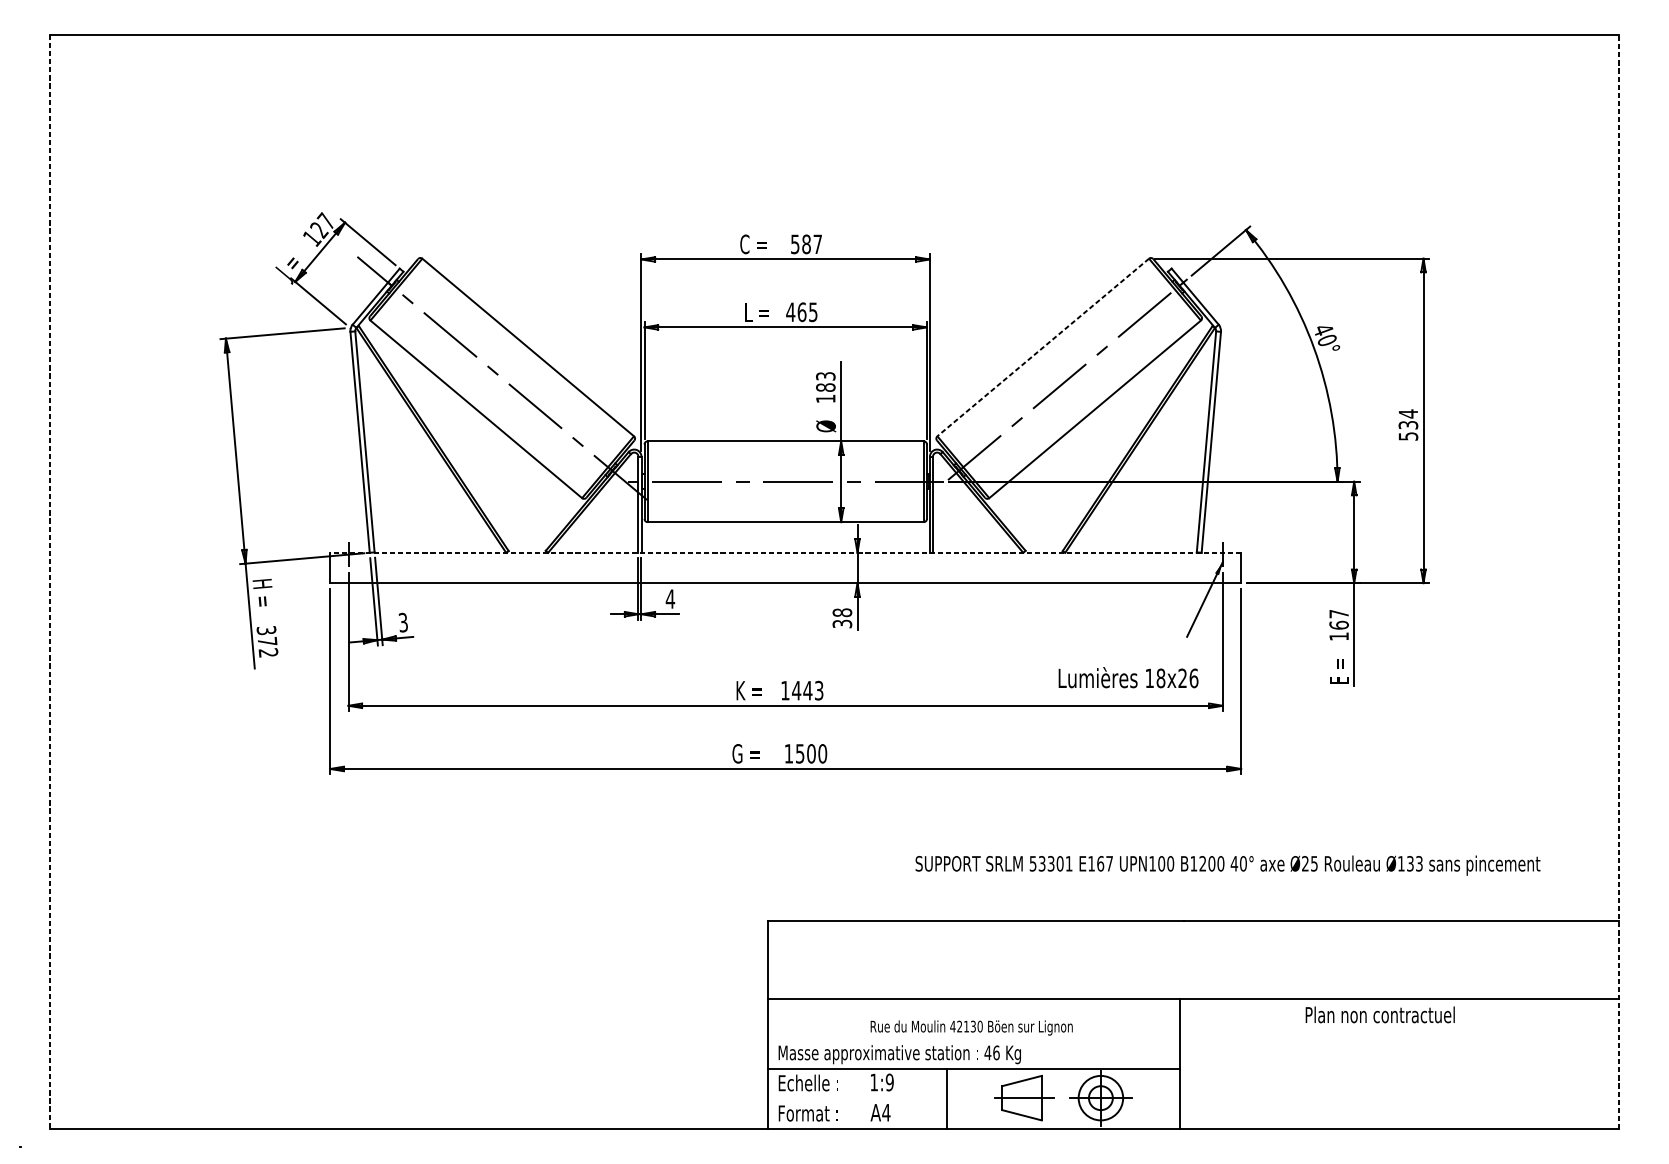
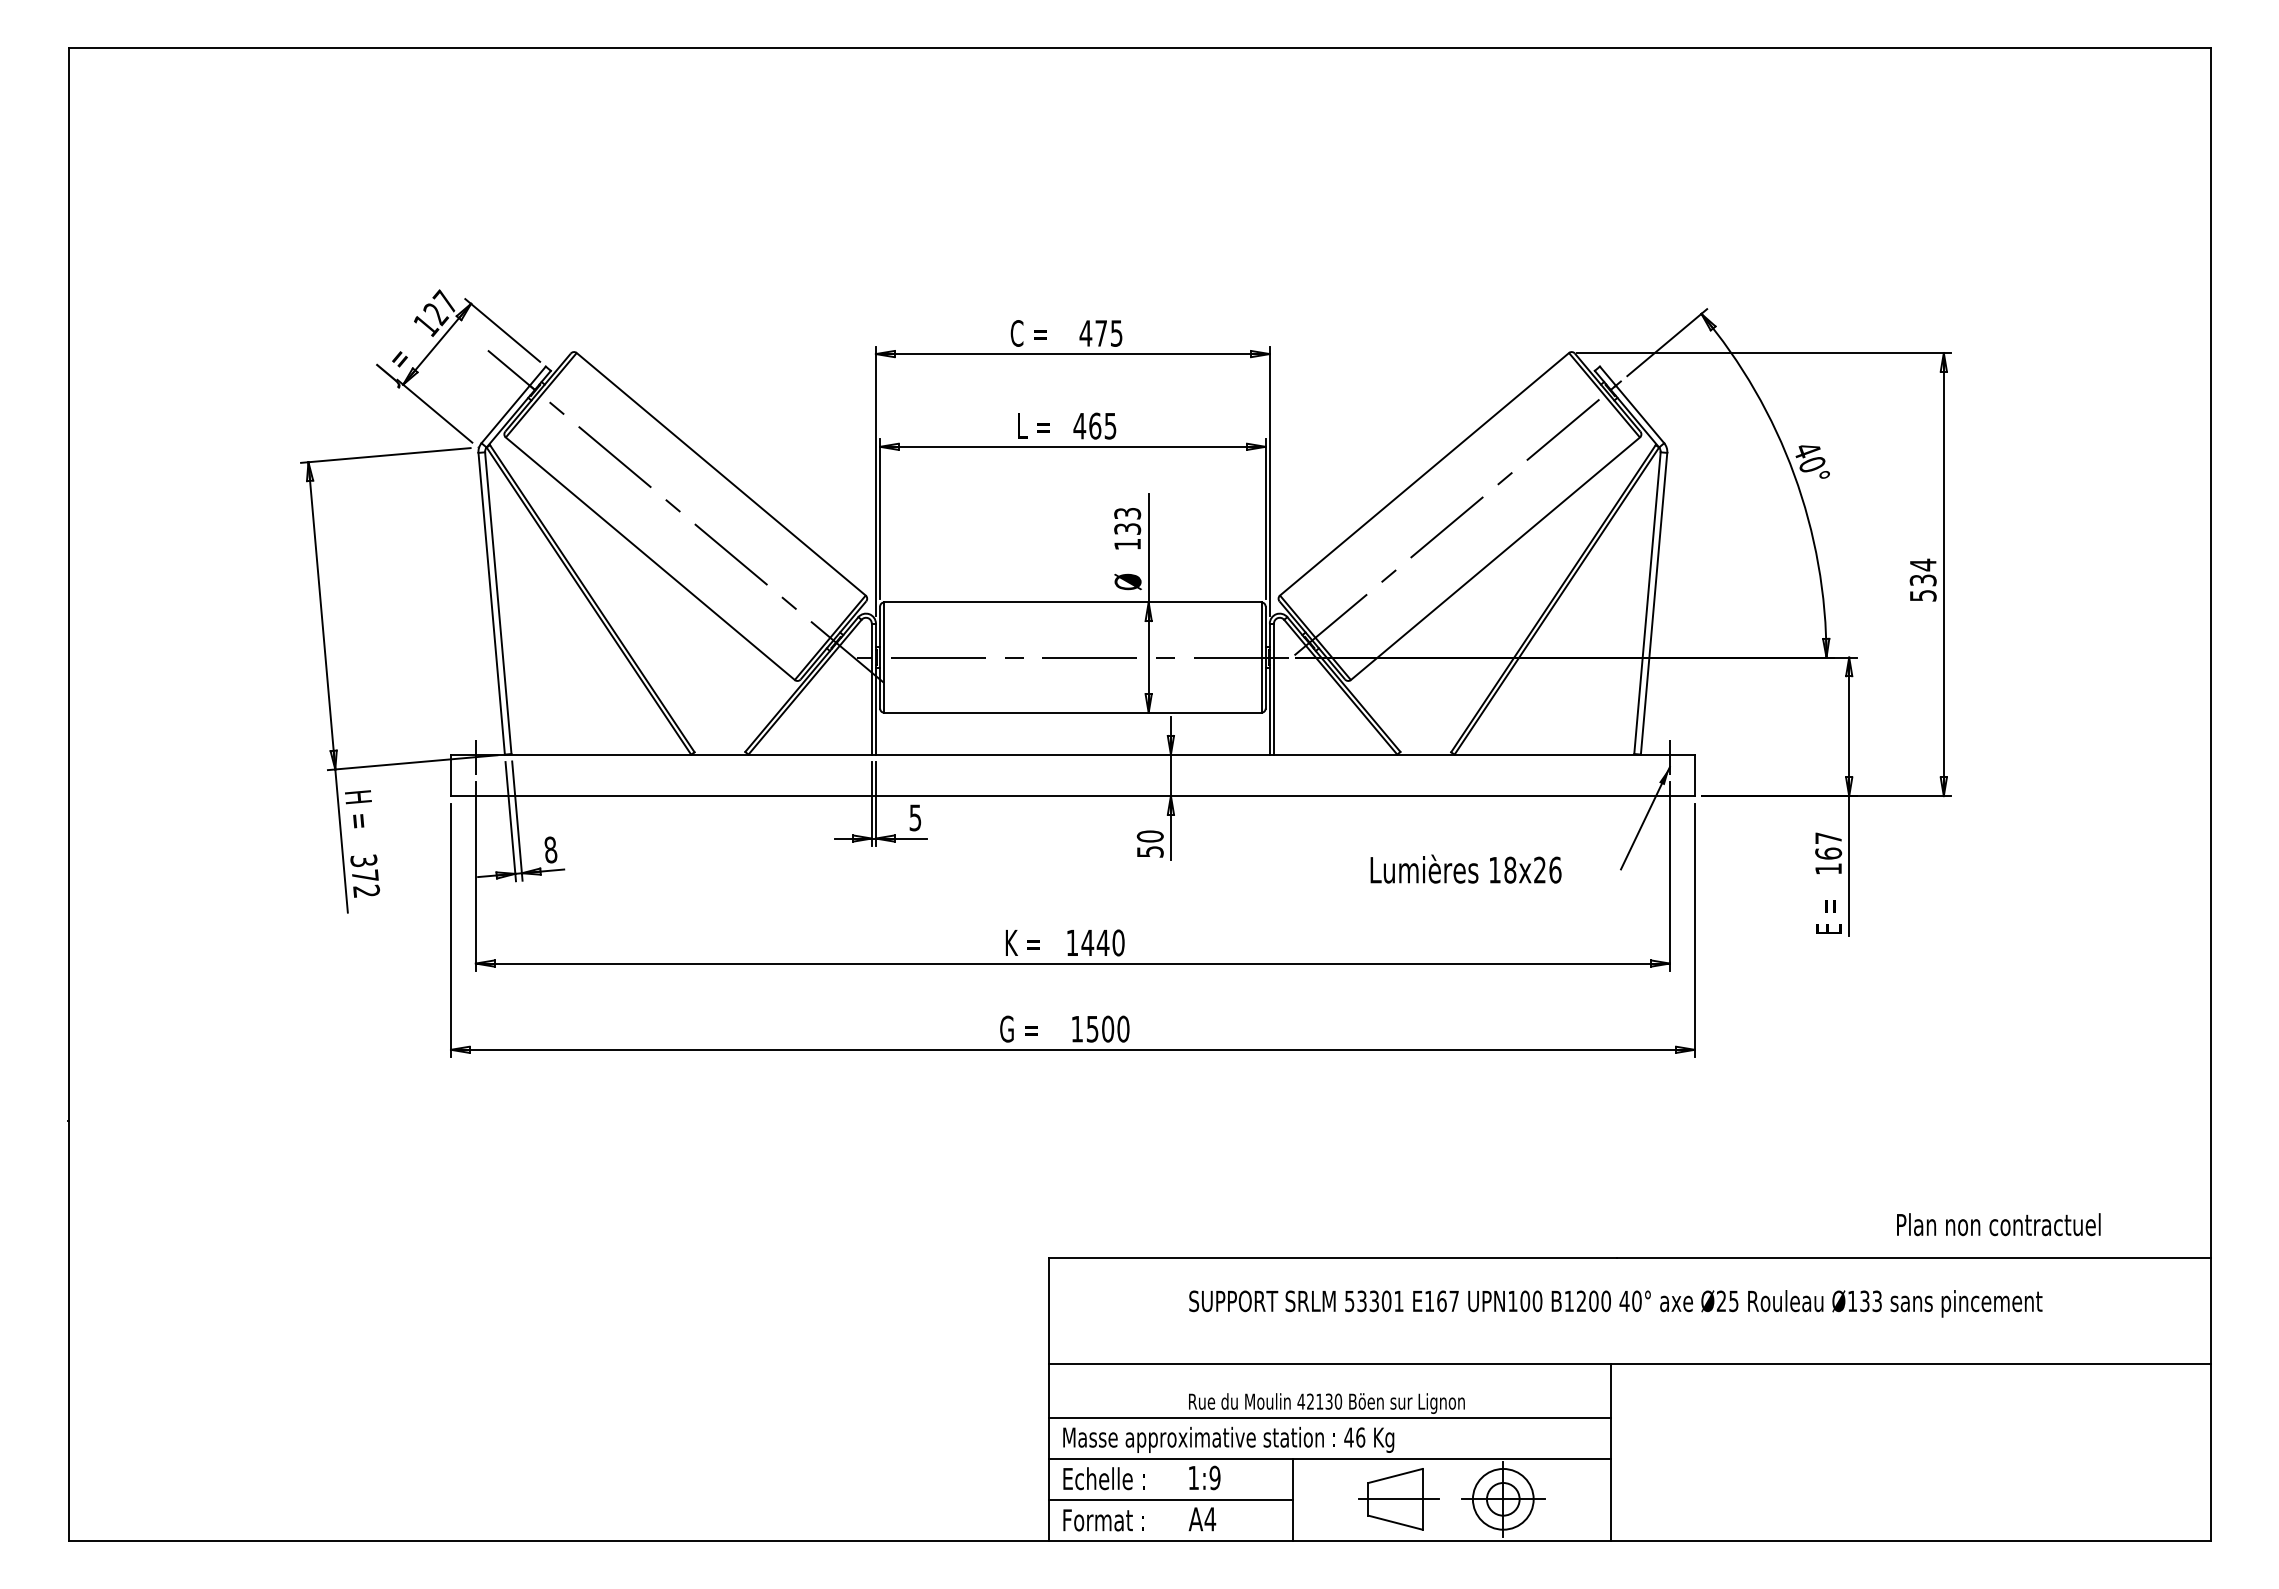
text: (805, 244) -> (1100, 333), 587 -> 475
line: (1043, 347) -> (1424, 474), dashed -> solid
text: (825, 387) -> (1127, 528), 183 -> 133
line: (785, 552) -> (1072, 754), dashed -> solid
line: (50, 582) -> (68, 794), dashed -> solid
line: (1618, 582) -> (2210, 794), dashed -> solid
text: (670, 598) -> (915, 817), 4 -> 5
text: (841, 617) -> (1149, 843), 38 -> 50
text: (403, 622) -> (550, 849), 3 -> 8
text: (1128, 677) -> (1465, 868), moved
text: (819, 690) -> (1118, 942), 1443 -> 1440
text: (1227, 865) -> (1615, 1303), moved
text: (1380, 1014) -> (1998, 1224), moved
line: (974, 1038) -> (1330, 1418), added
line: (857, 1099) -> (1170, 1500), added

